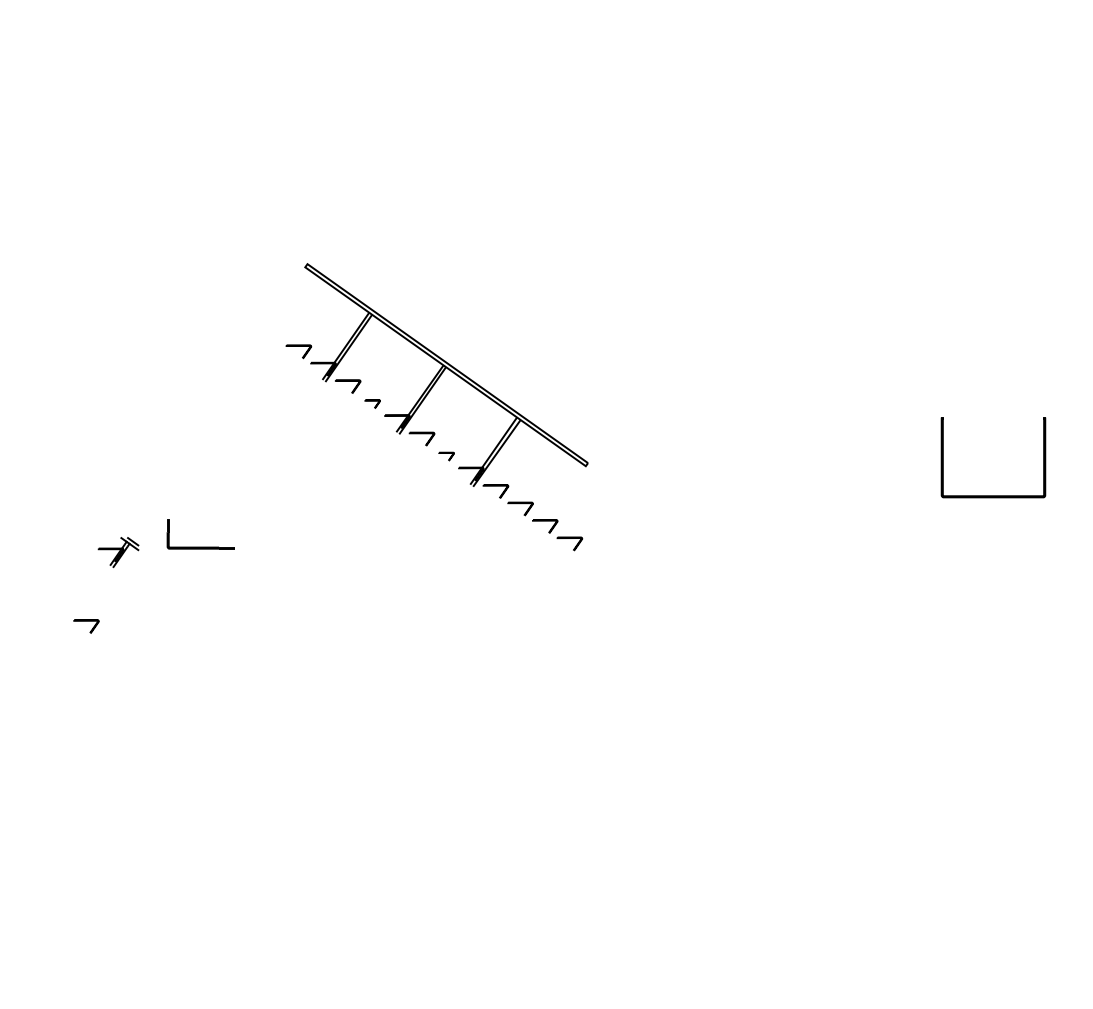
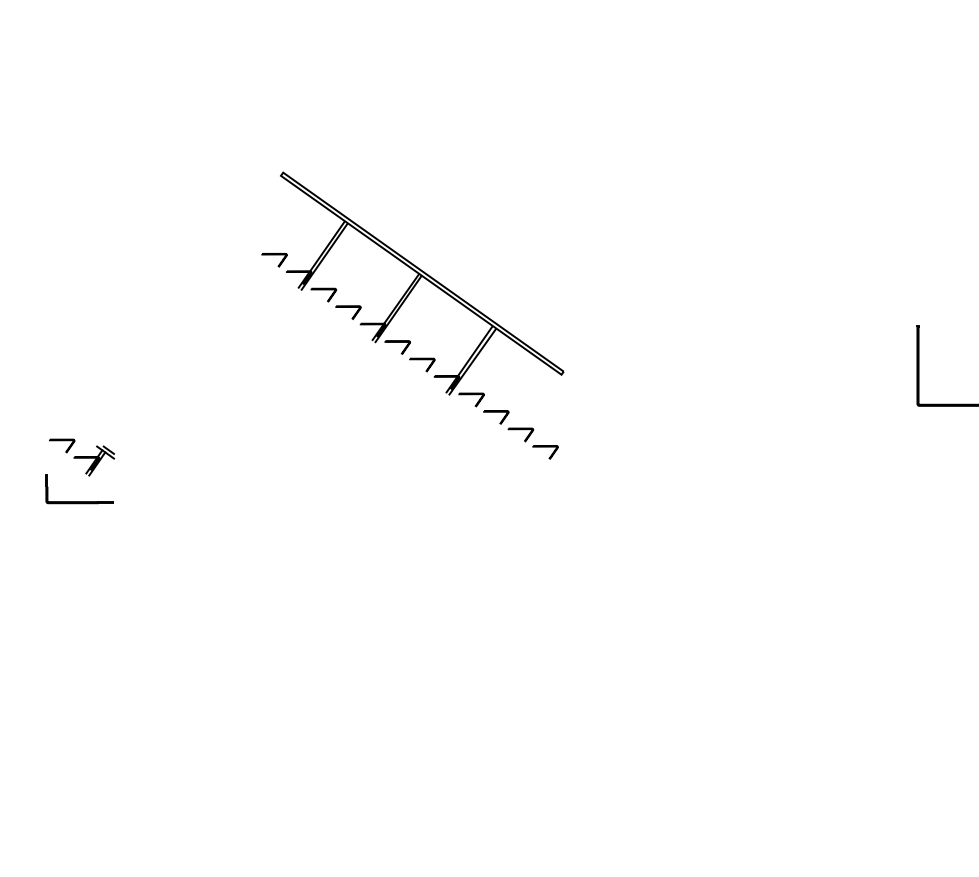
part: (372, 403) -> (348, 312), size x1.67
part: (446, 456) -> (422, 365), size x1.67
part: (200, 546) -> (79, 501), moved
part: (86, 626) -> (62, 446), moved

